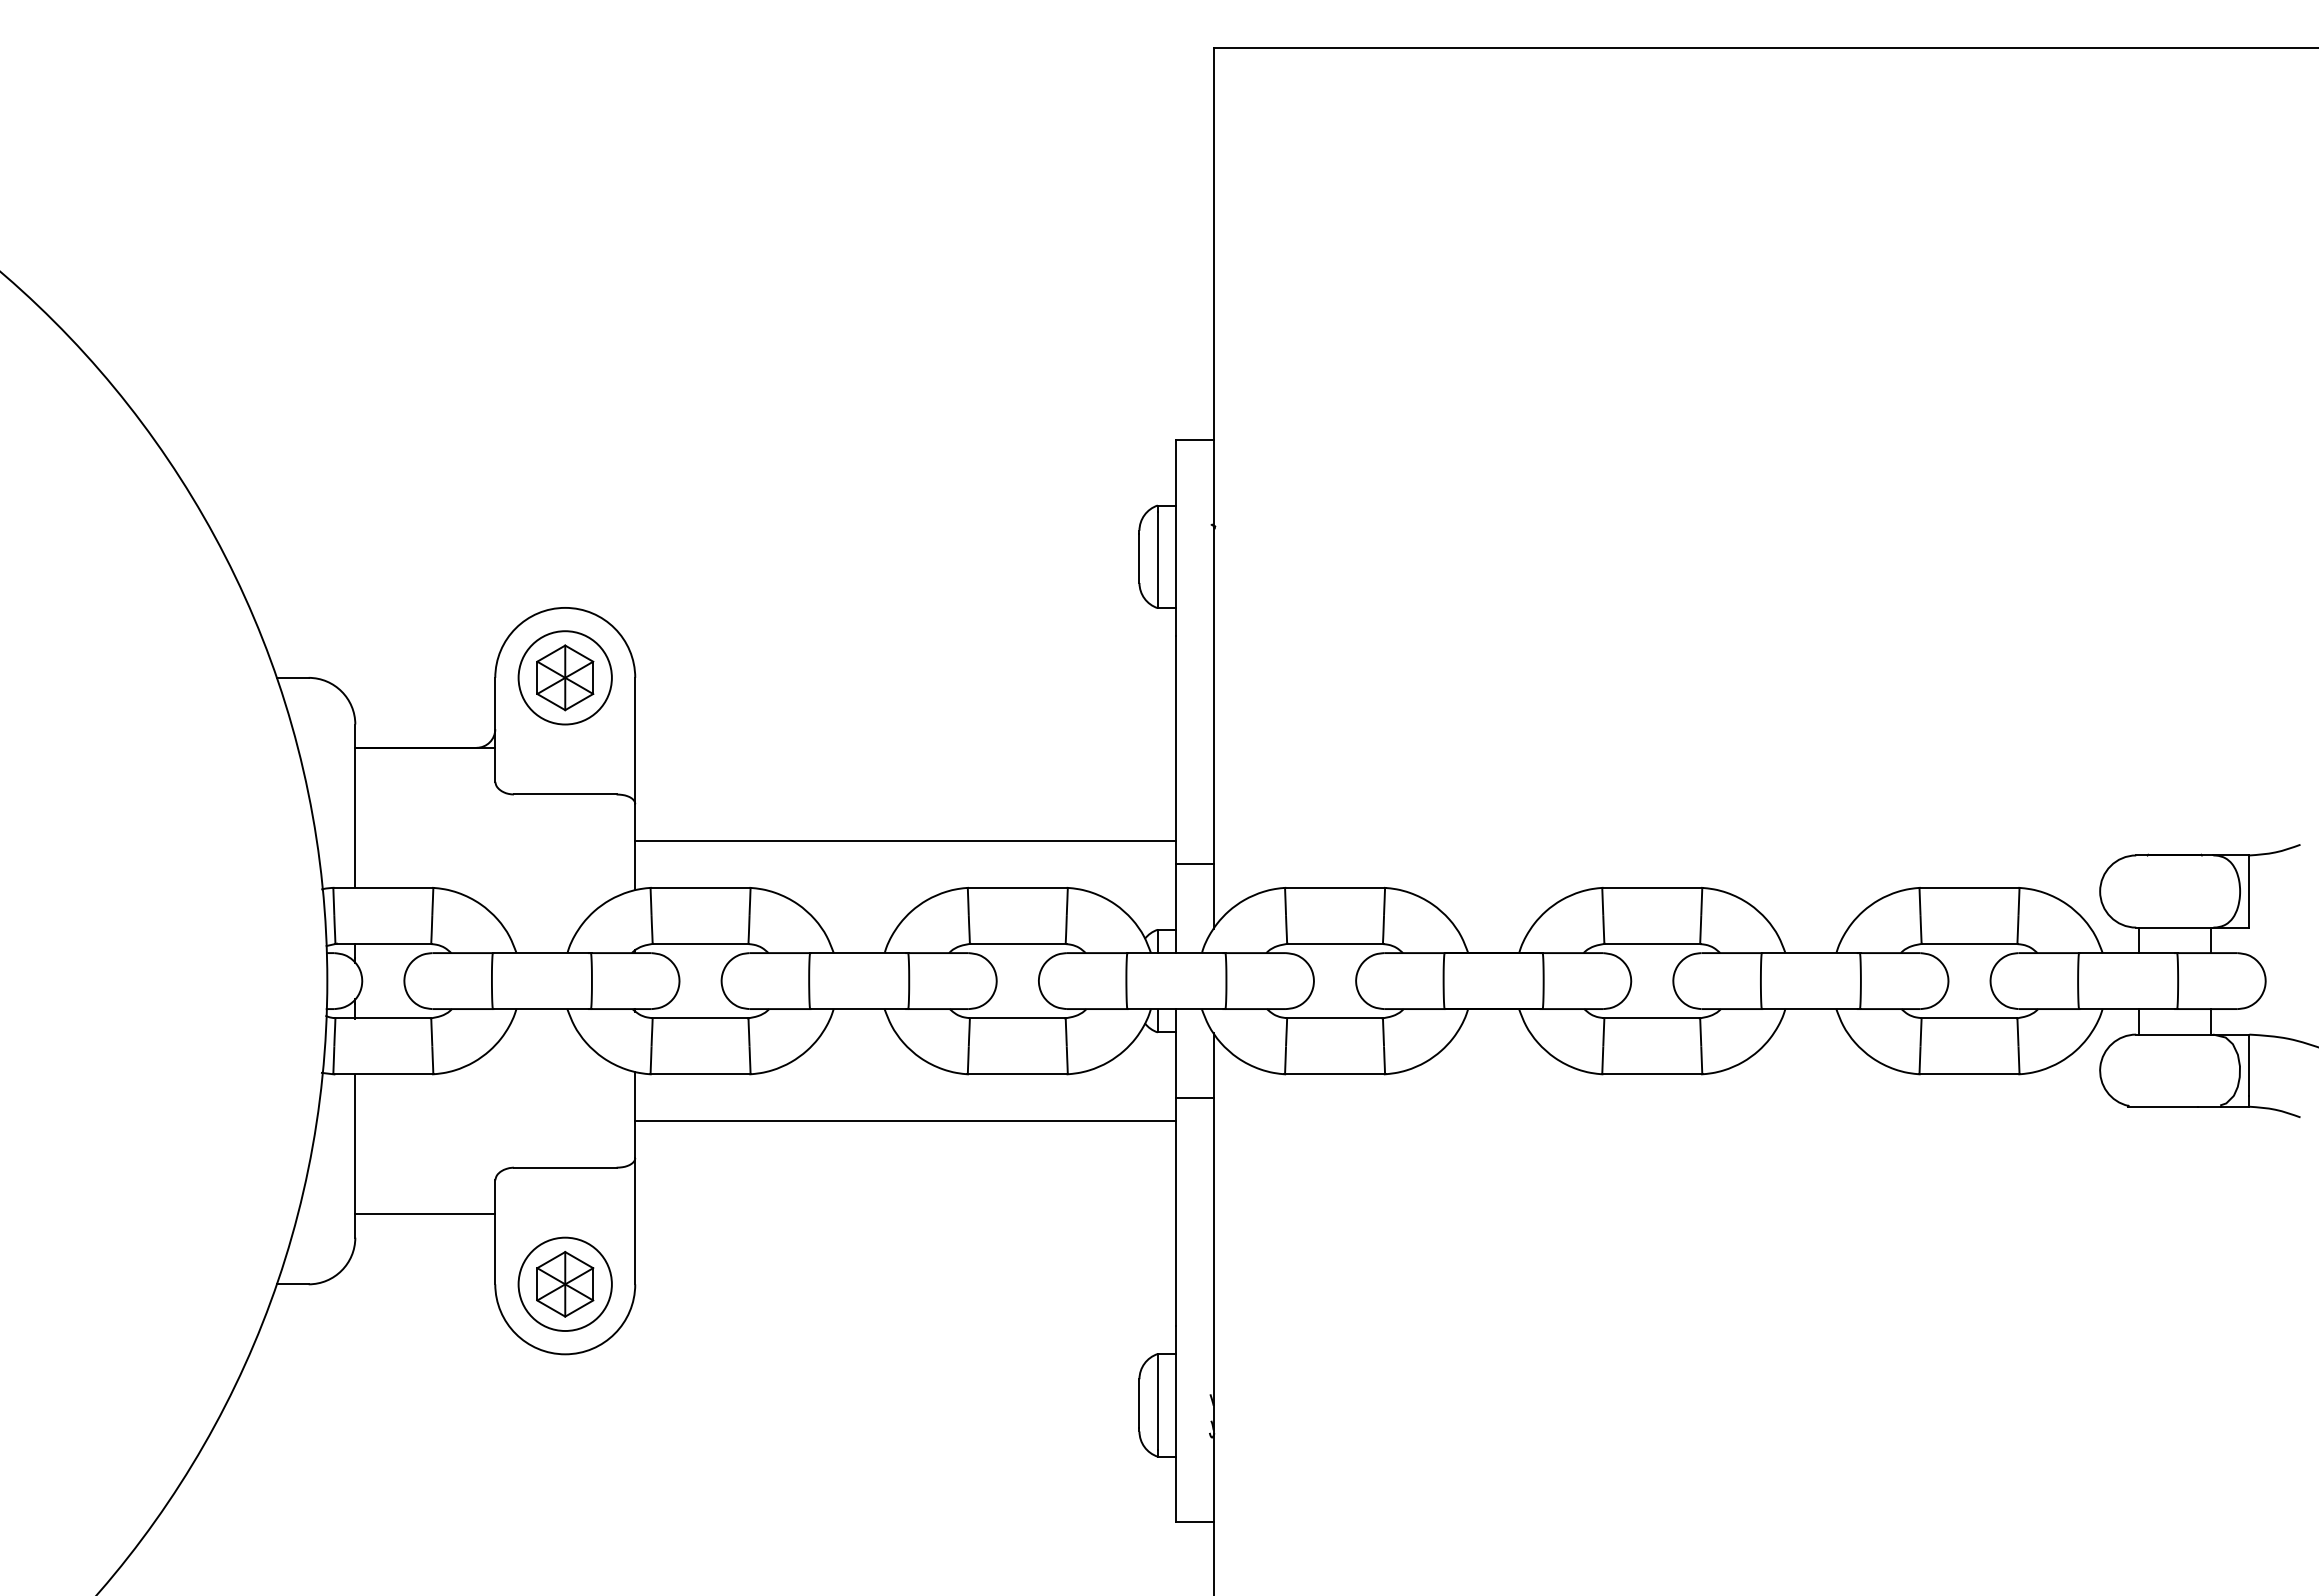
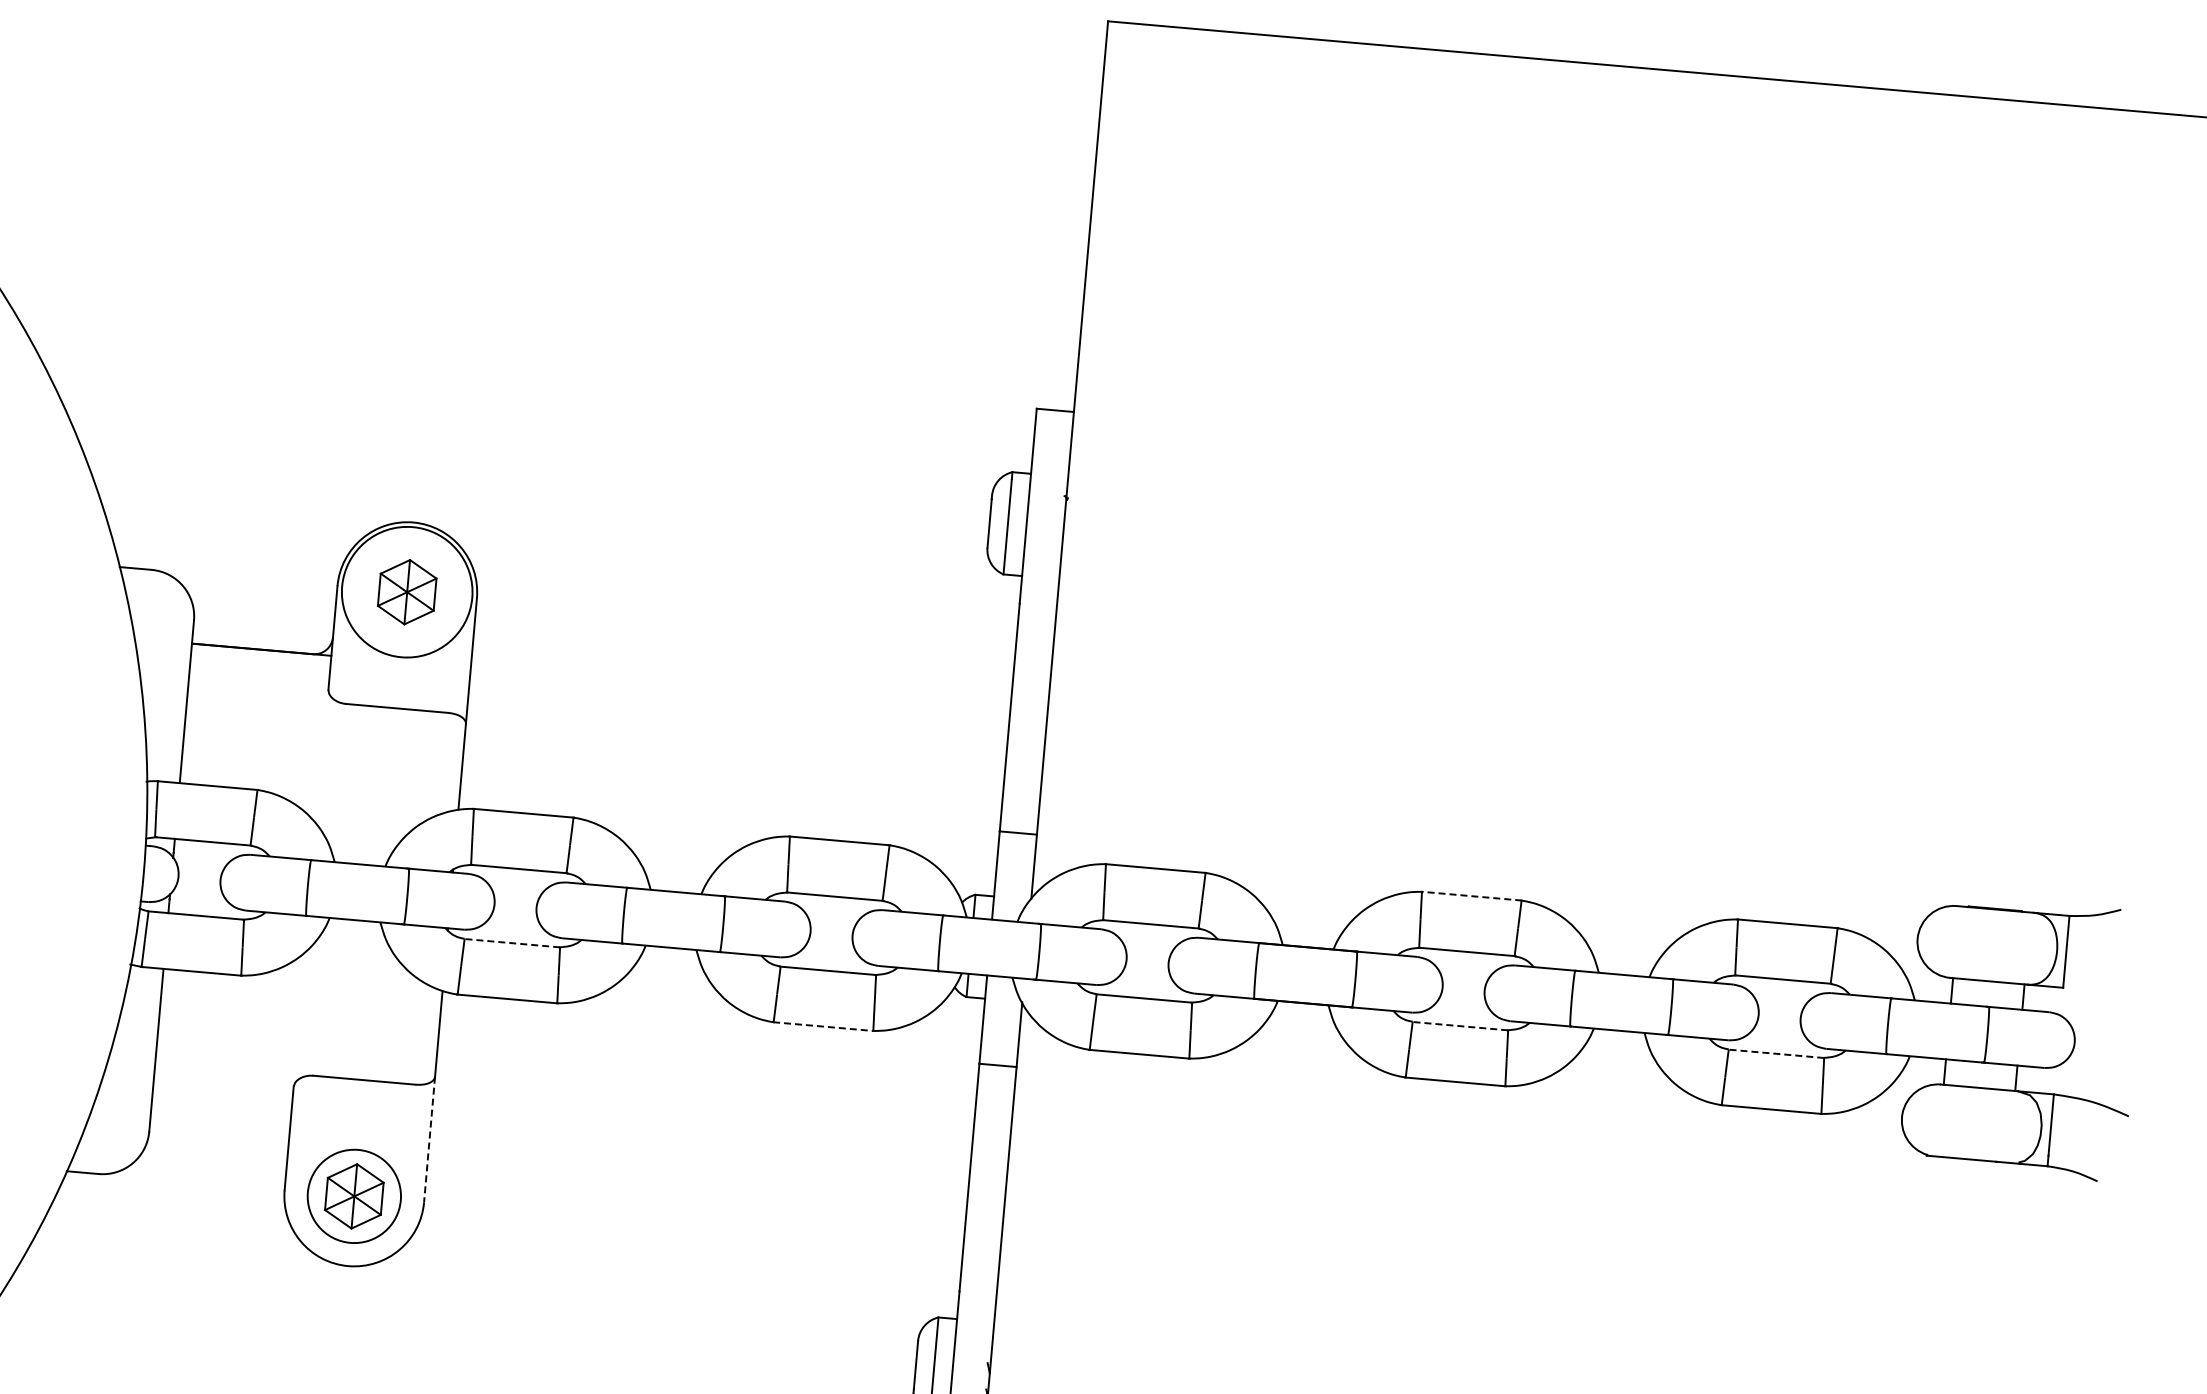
circle: (564, 677) -> (406, 591), size x1.4
line: (905, 841) -> (731, 784), removed
line: (1652, 887) -> (1472, 895), solid -> dashed
line: (699, 1018) -> (511, 943), solid -> dashed
line: (1651, 1018) -> (1459, 1026), solid -> dashed
line: (1968, 1018) -> (1775, 1053), solid -> dashed
line: (1017, 1074) -> (823, 1026), solid -> dashed
line: (905, 1121) -> (707, 1063), removed
line: (425, 1214) -> (221, 1114), removed
line: (635, 1221) -> (429, 1139), solid -> dashed

